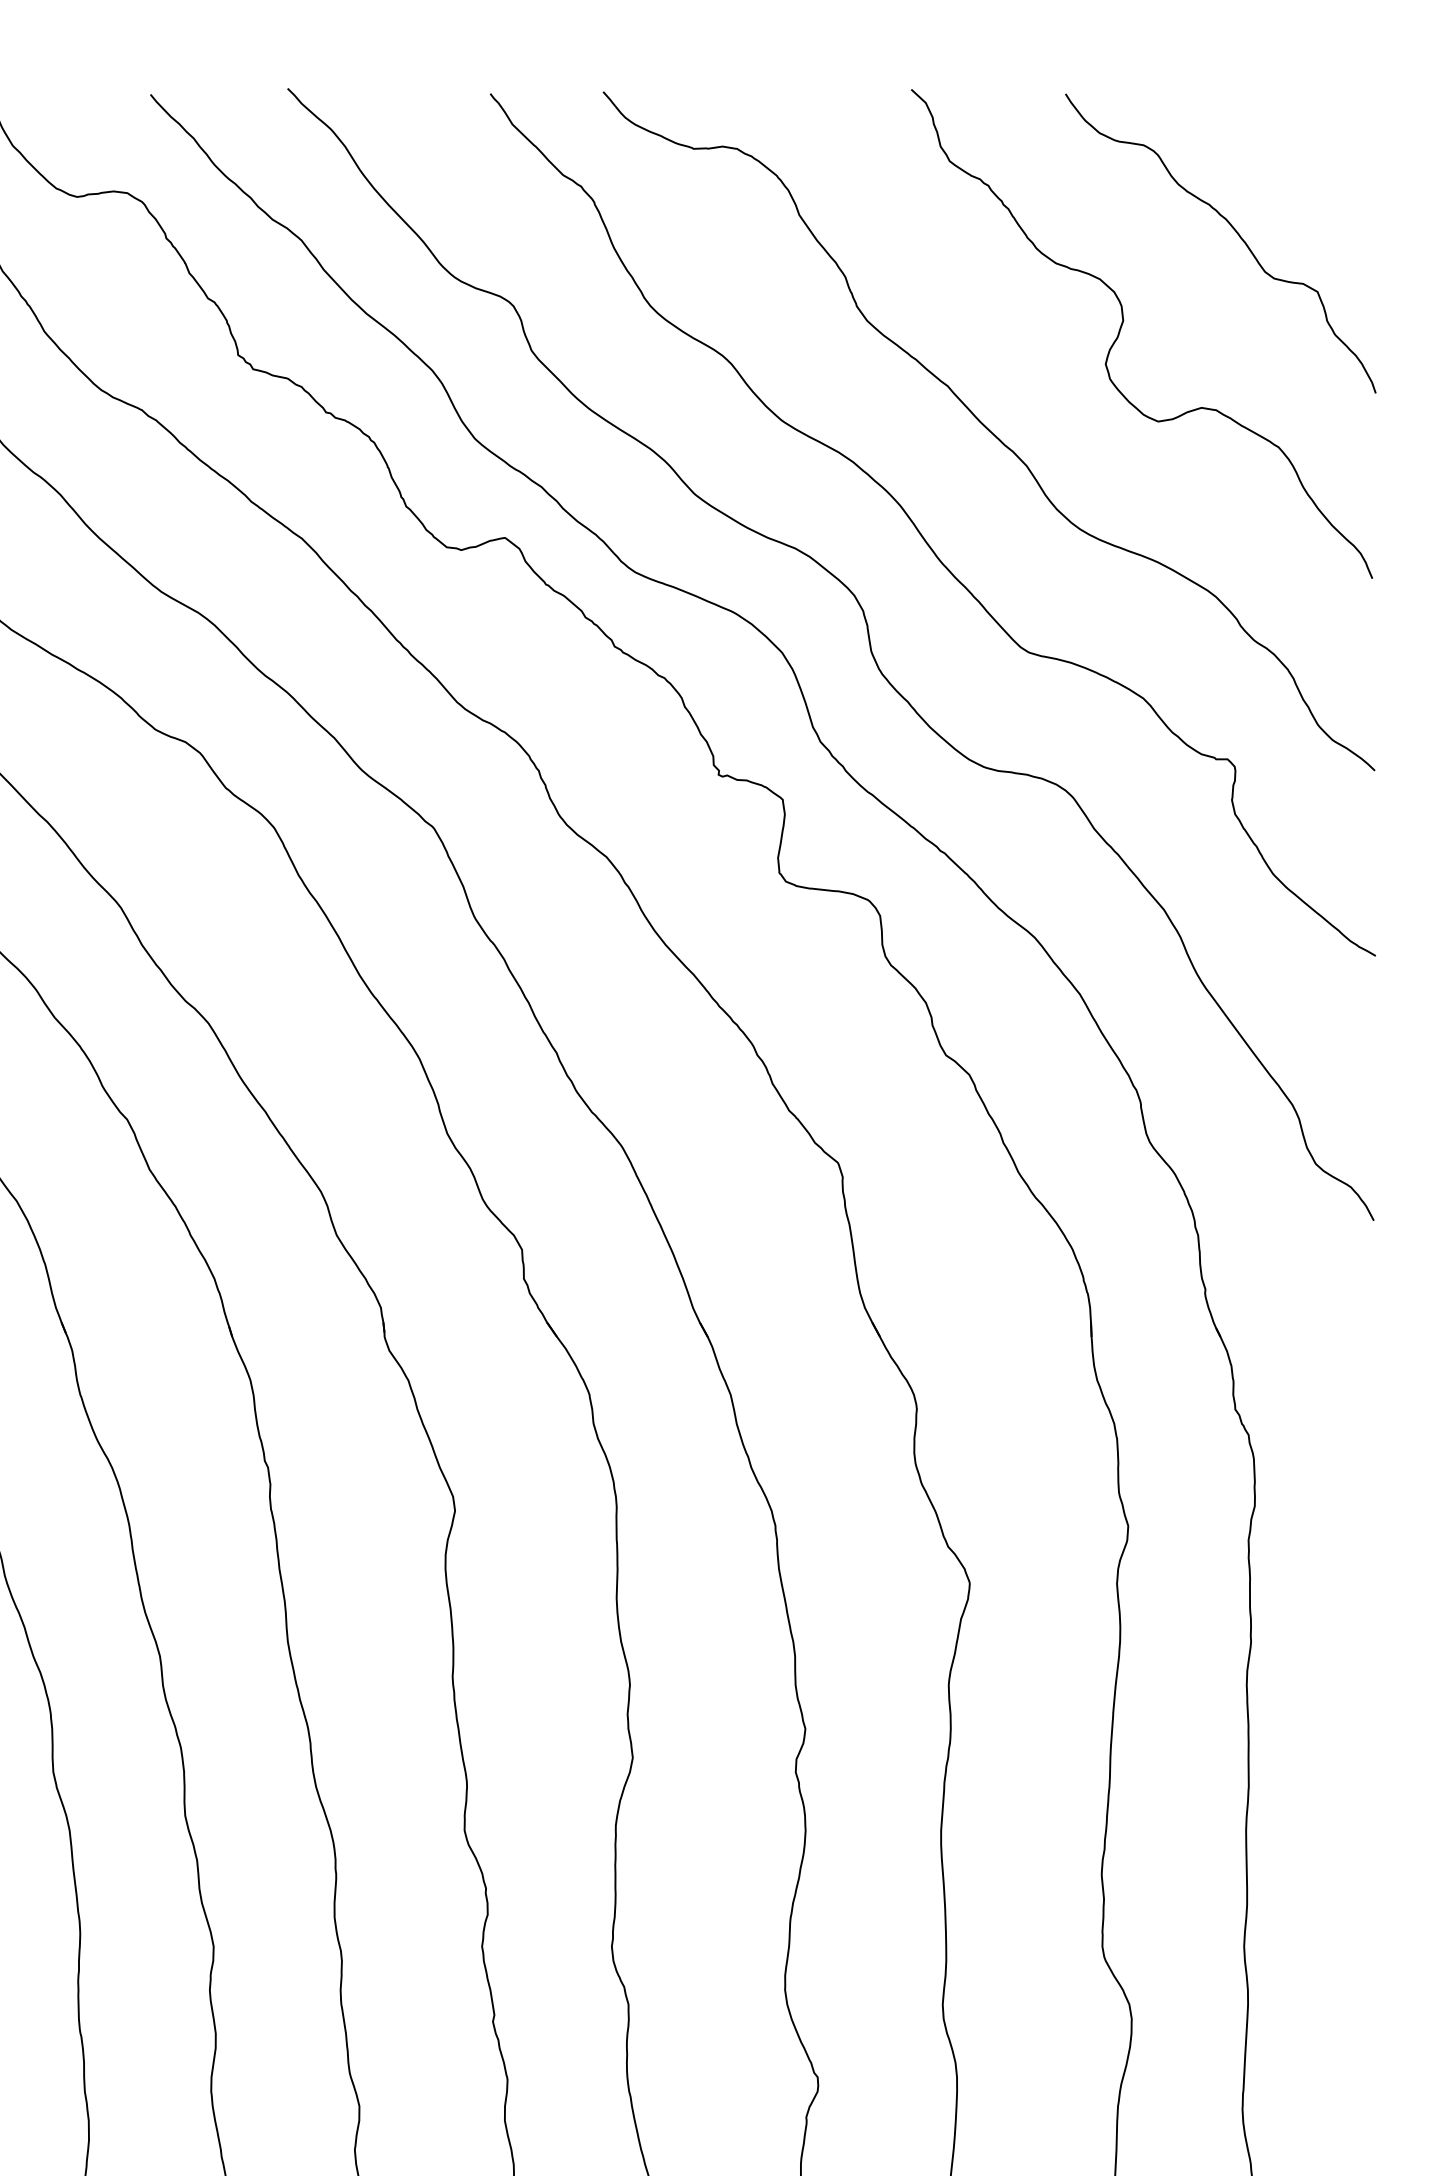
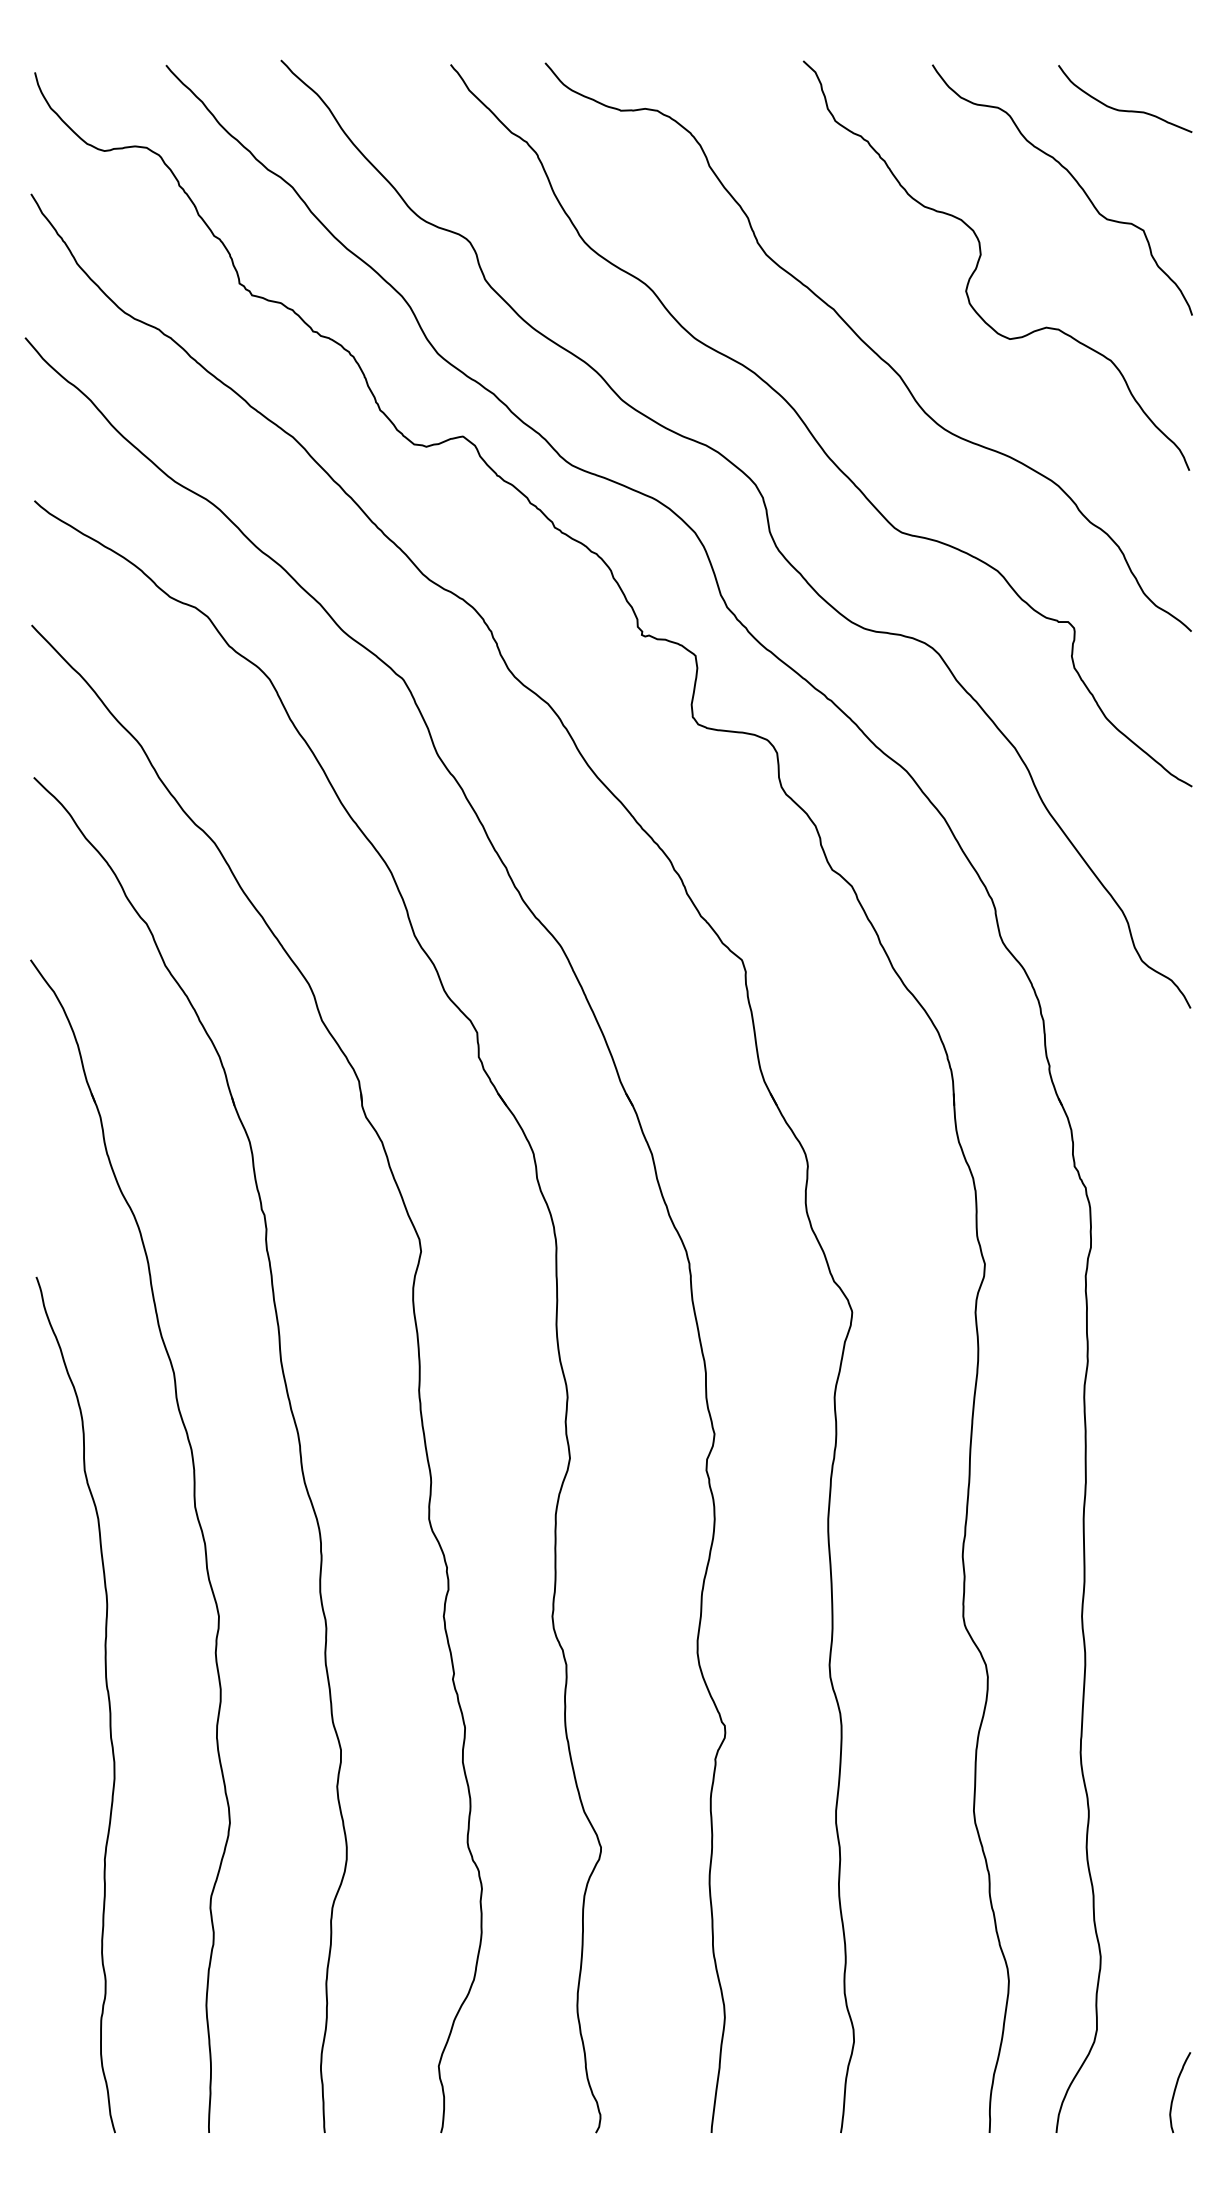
curve: (1292, 147) -> (1122, 109), added

